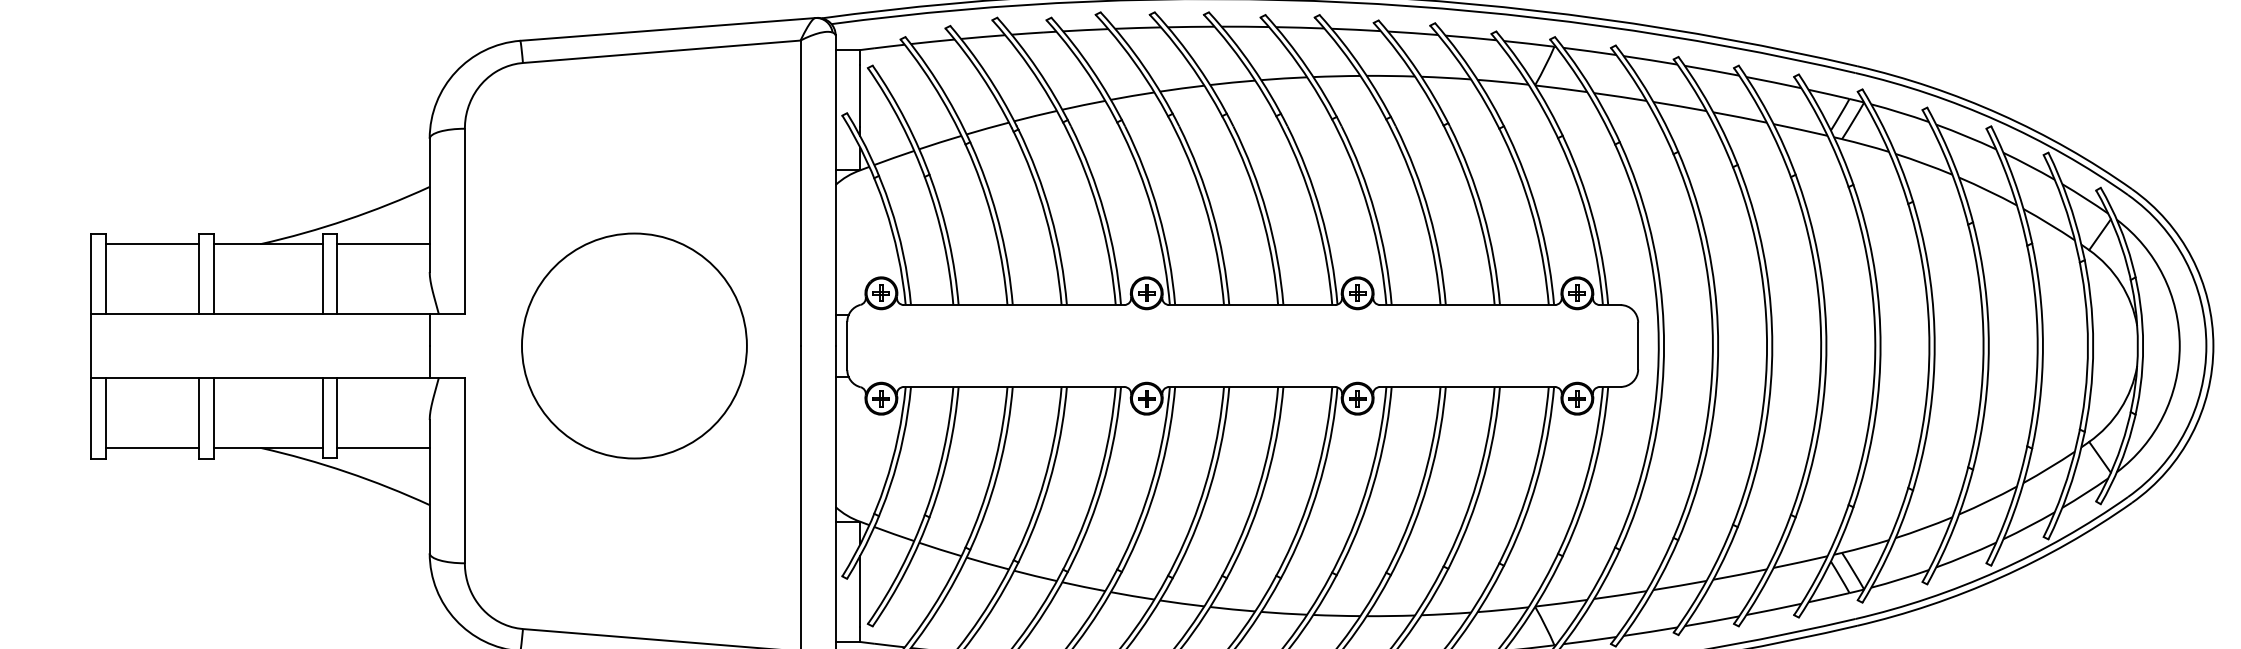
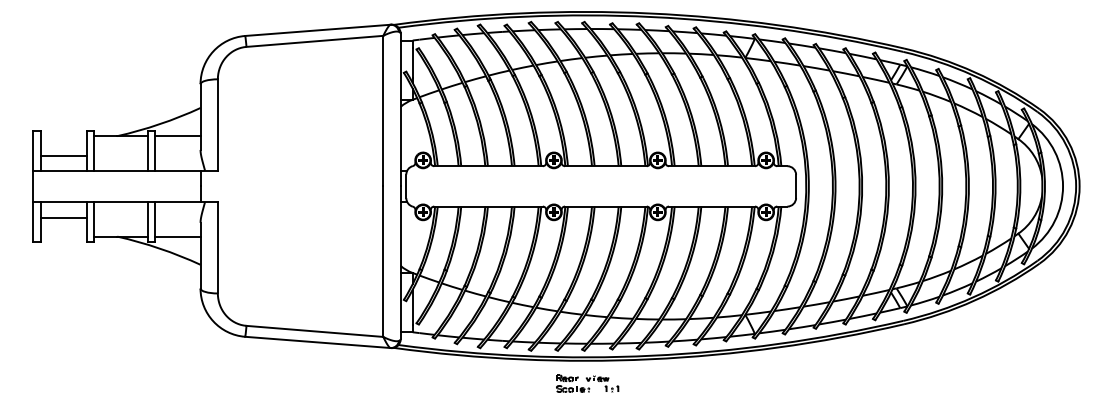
line: (153, 244) -> (64, 156), moved
circle: (634, 346) -> (301, 186), removed
line: (153, 447) -> (64, 217), moved

